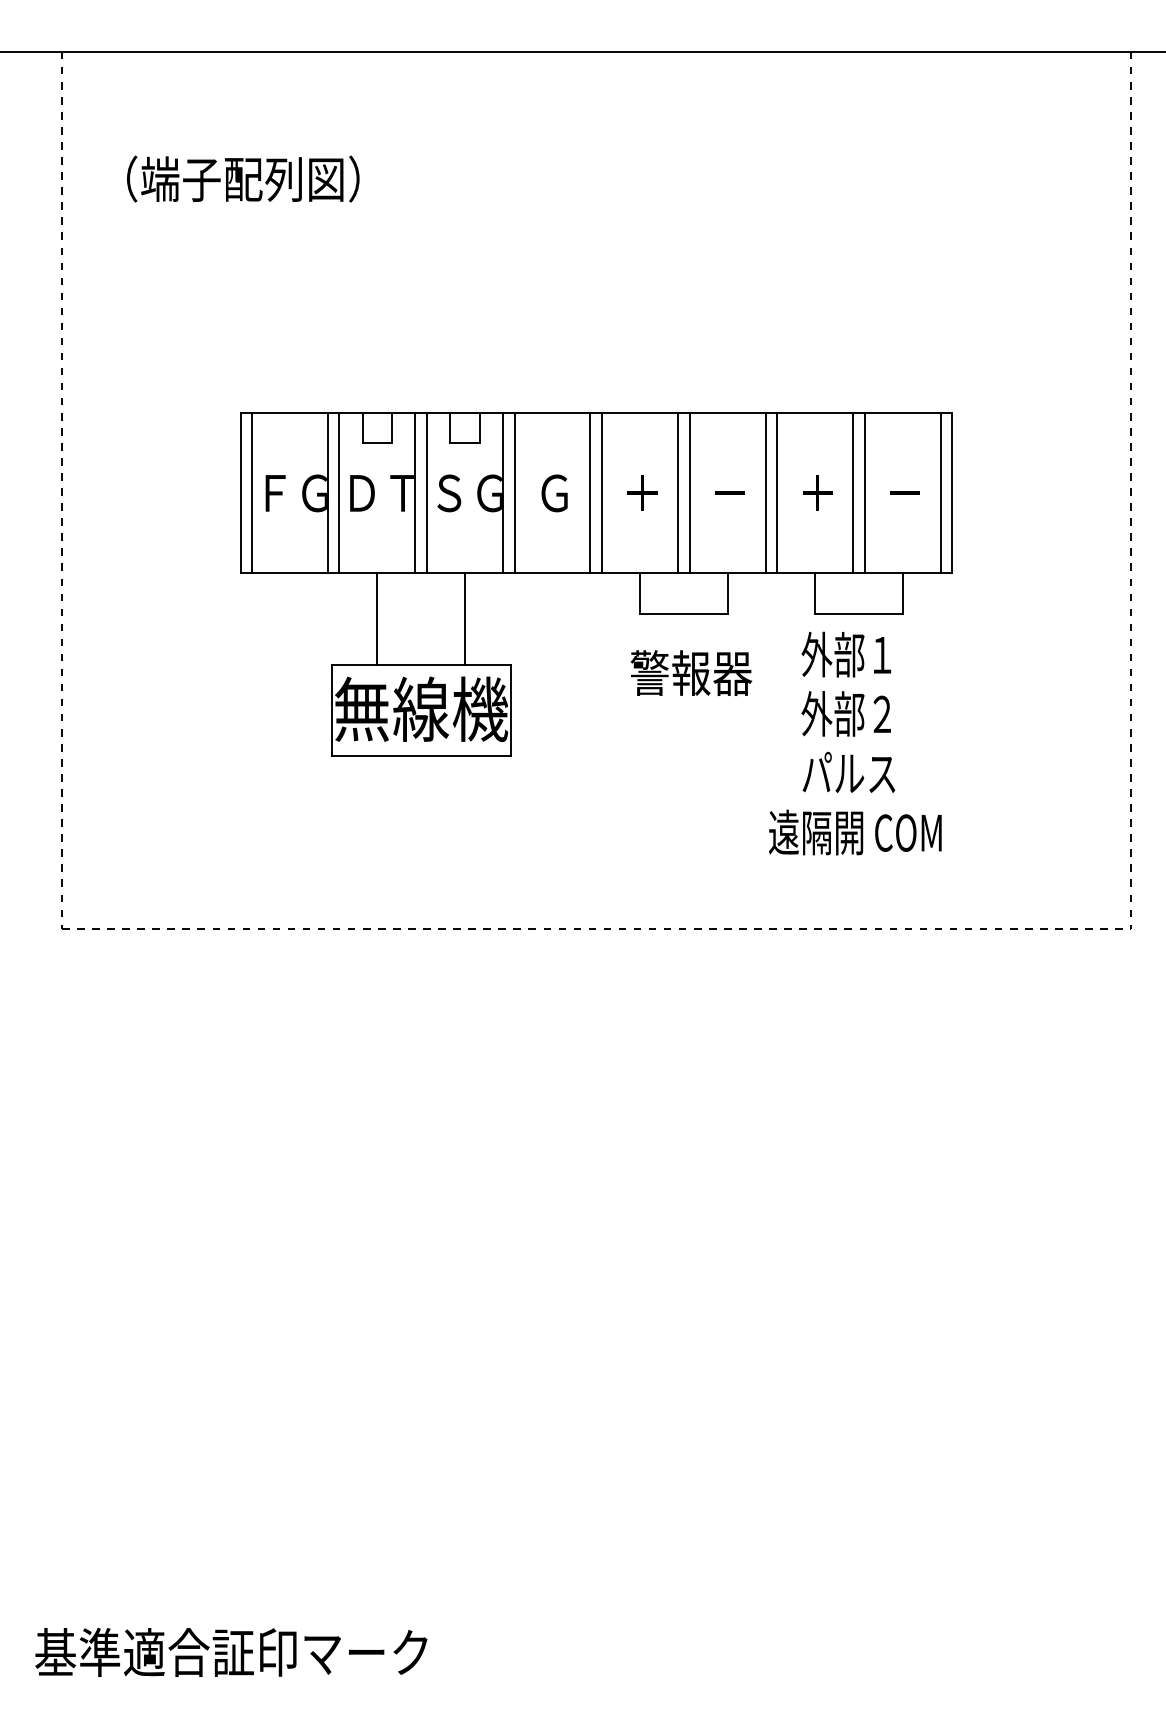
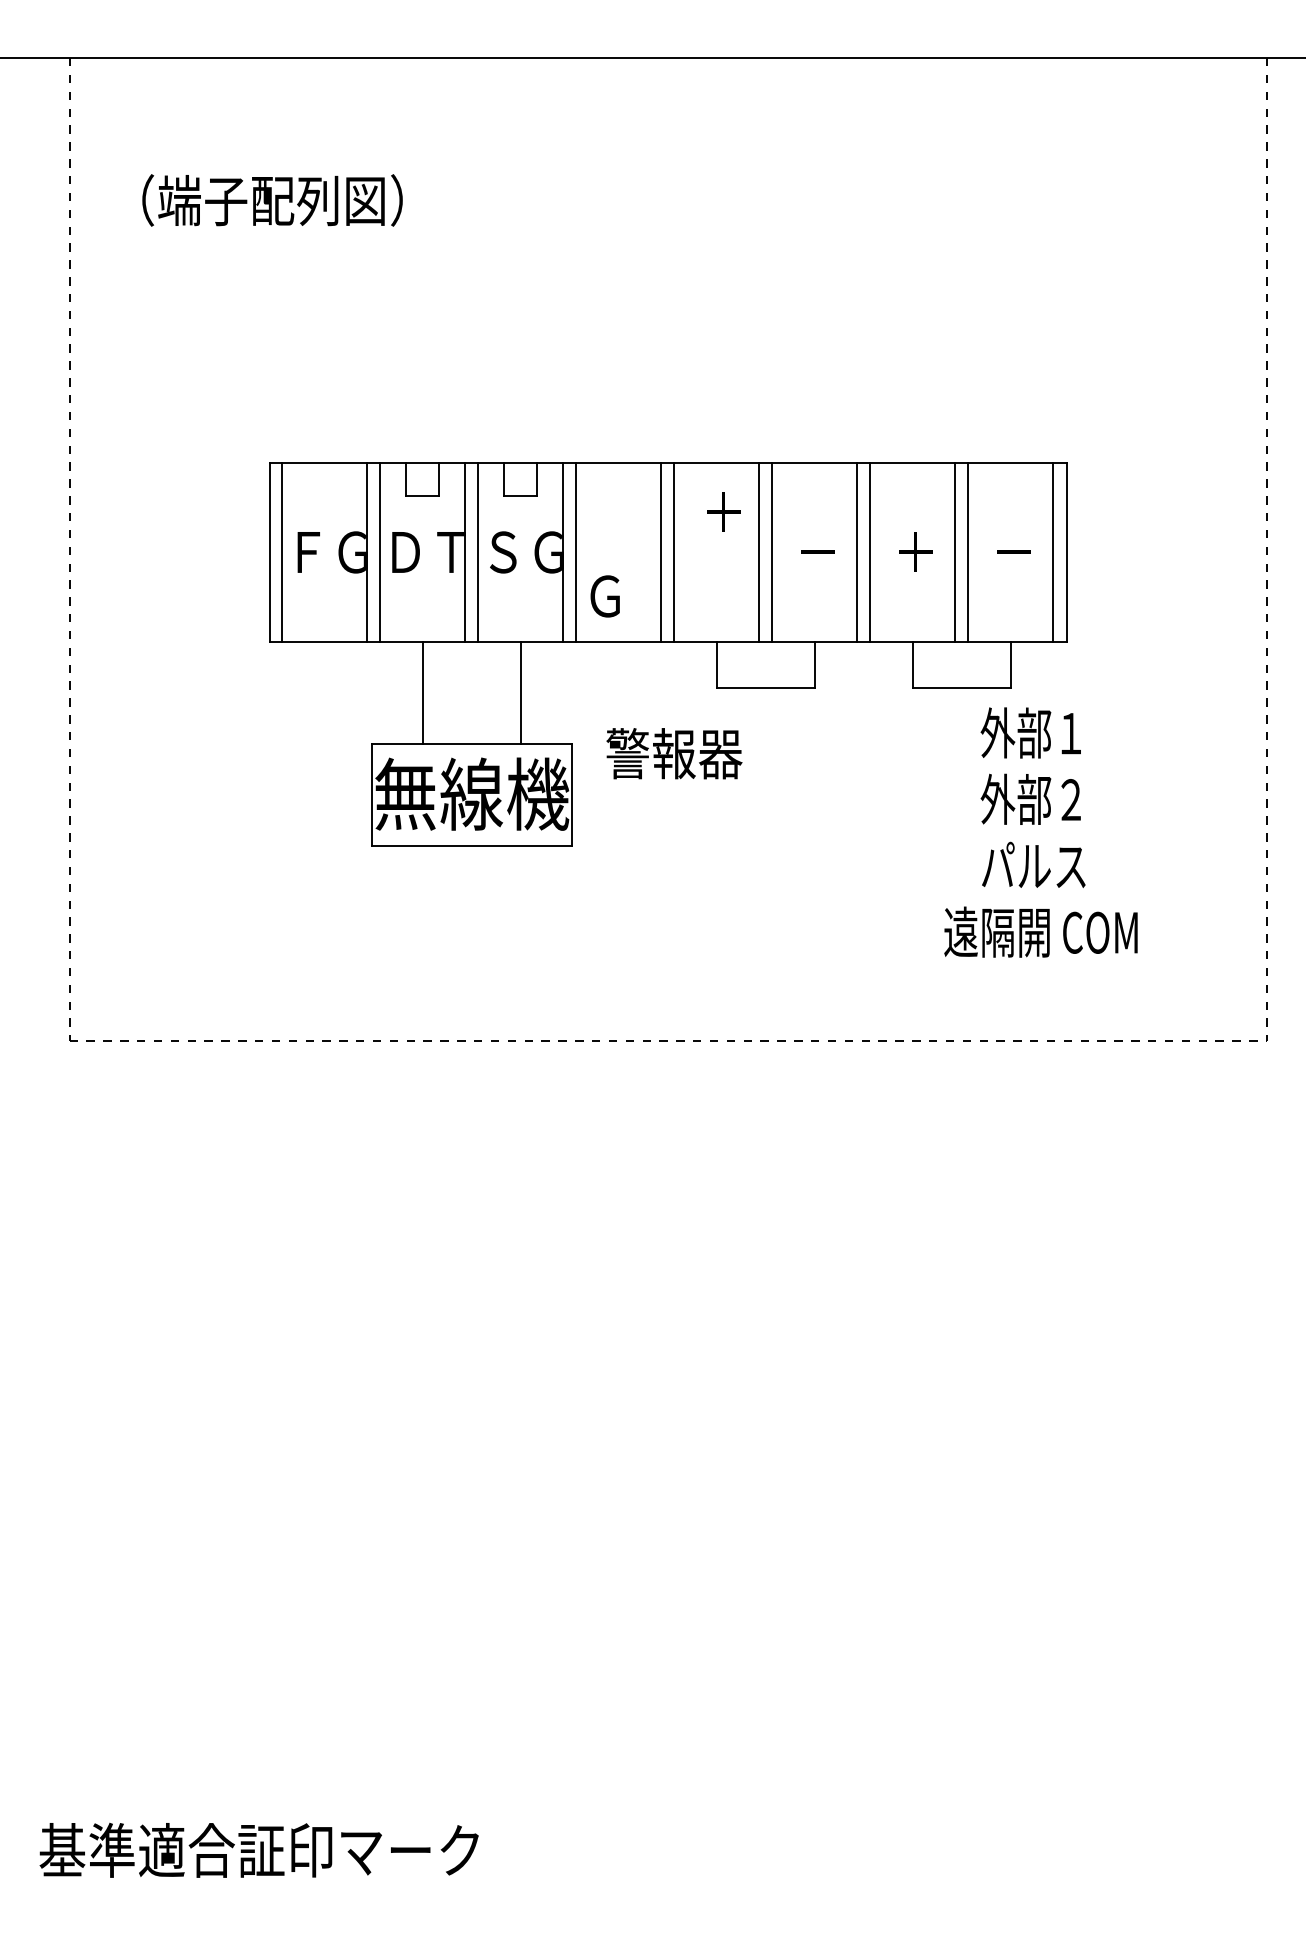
text: (642, 492) -> (723, 511), moved
text: (553, 493) -> (604, 596), moved
text: (691, 672) -> (674, 753), moved
text: (854, 743) -> (1040, 832), moved

